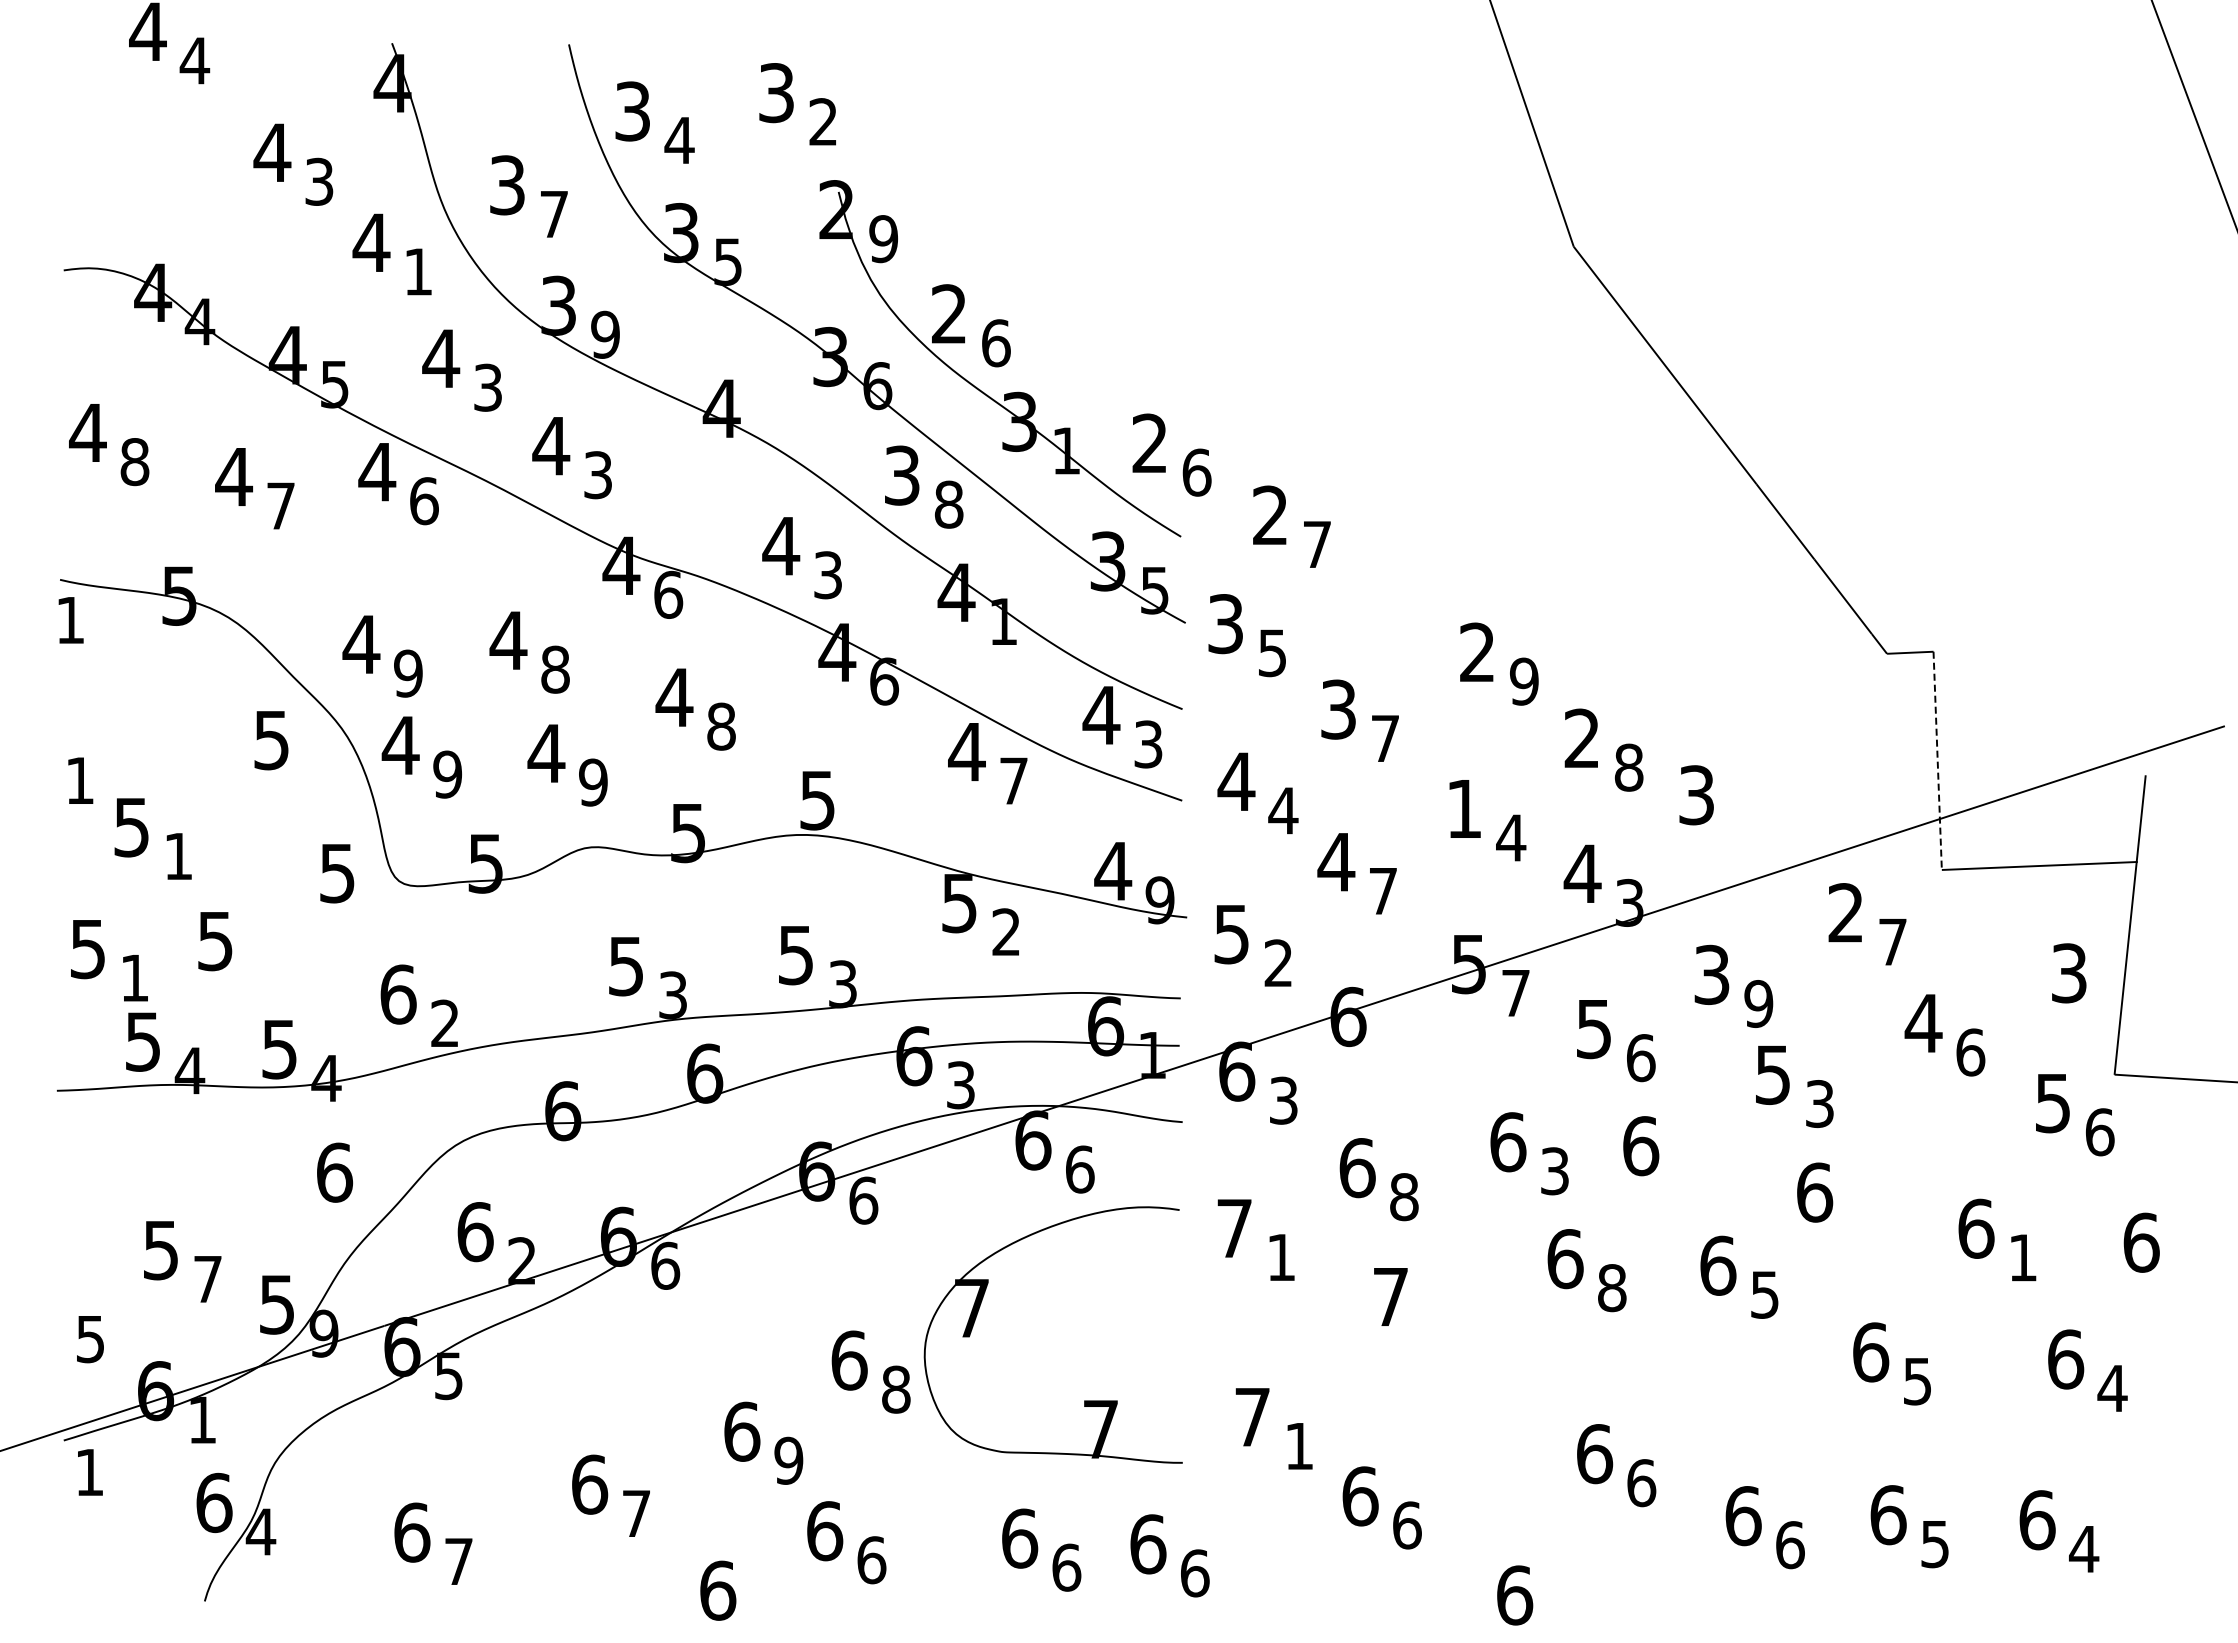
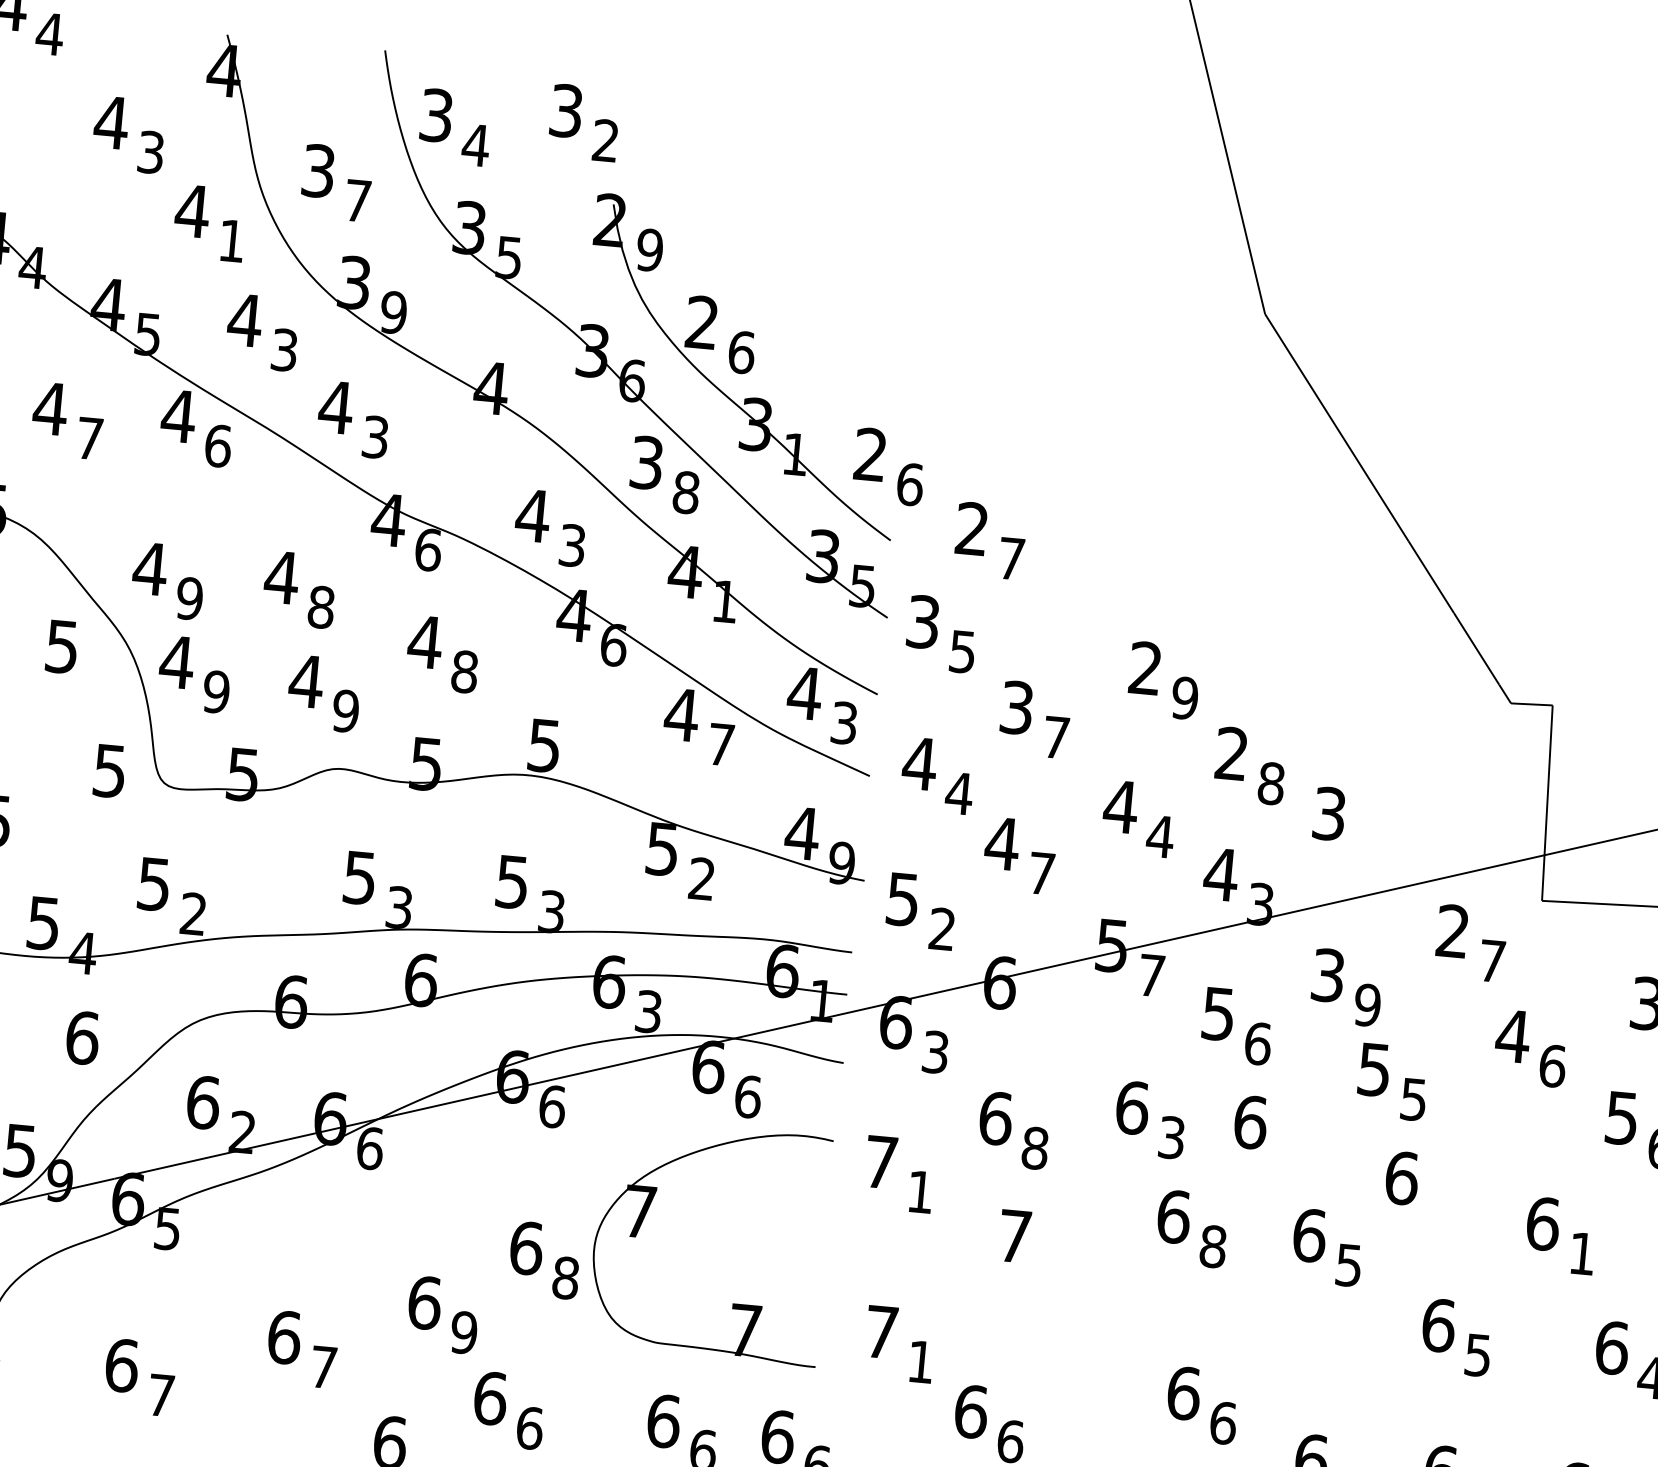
line: (1937, 761) -> (1547, 803), dashed -> solid
text: (1464, 808) -> (1121, 806), 1 -> 4
text: (398, 994) -> (154, 884), 6 -> 5
text: (1819, 1103) -> (1413, 1099), 3 -> 5

